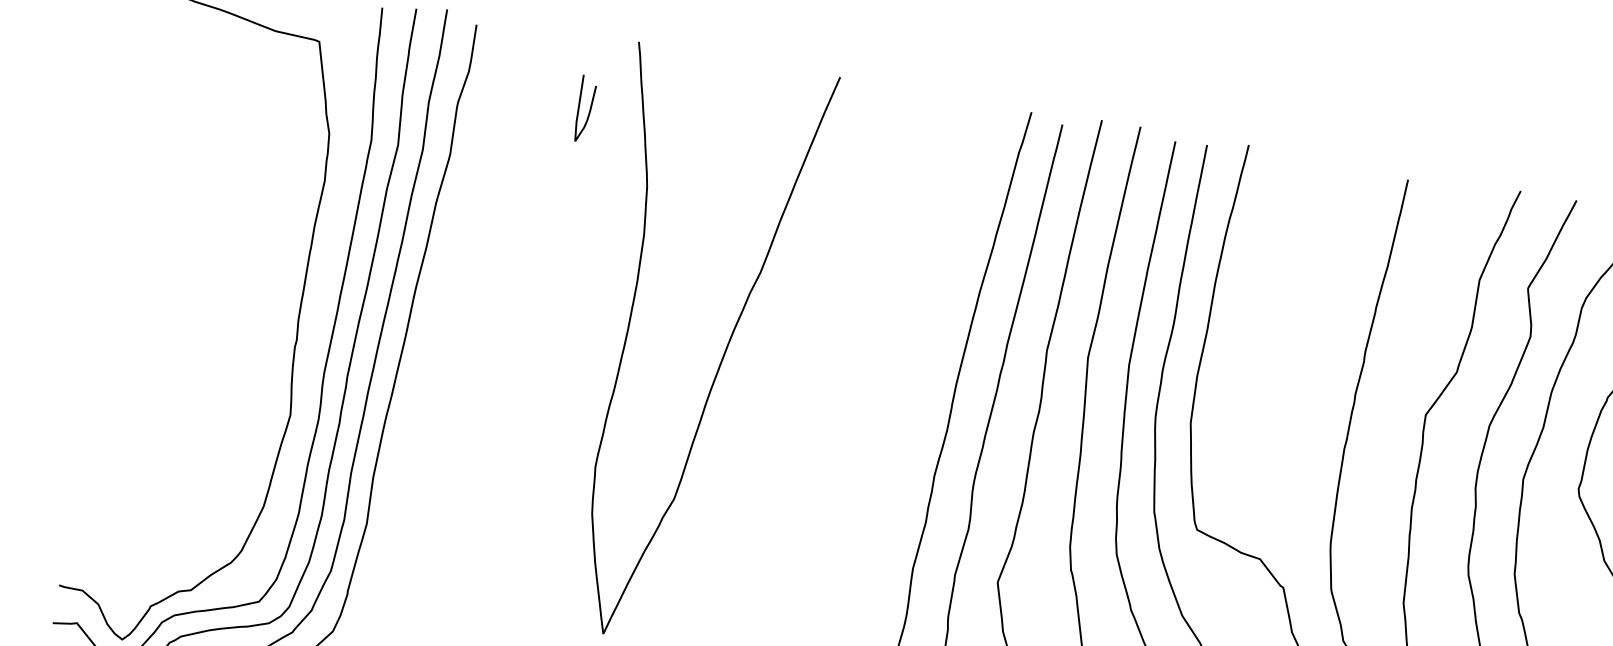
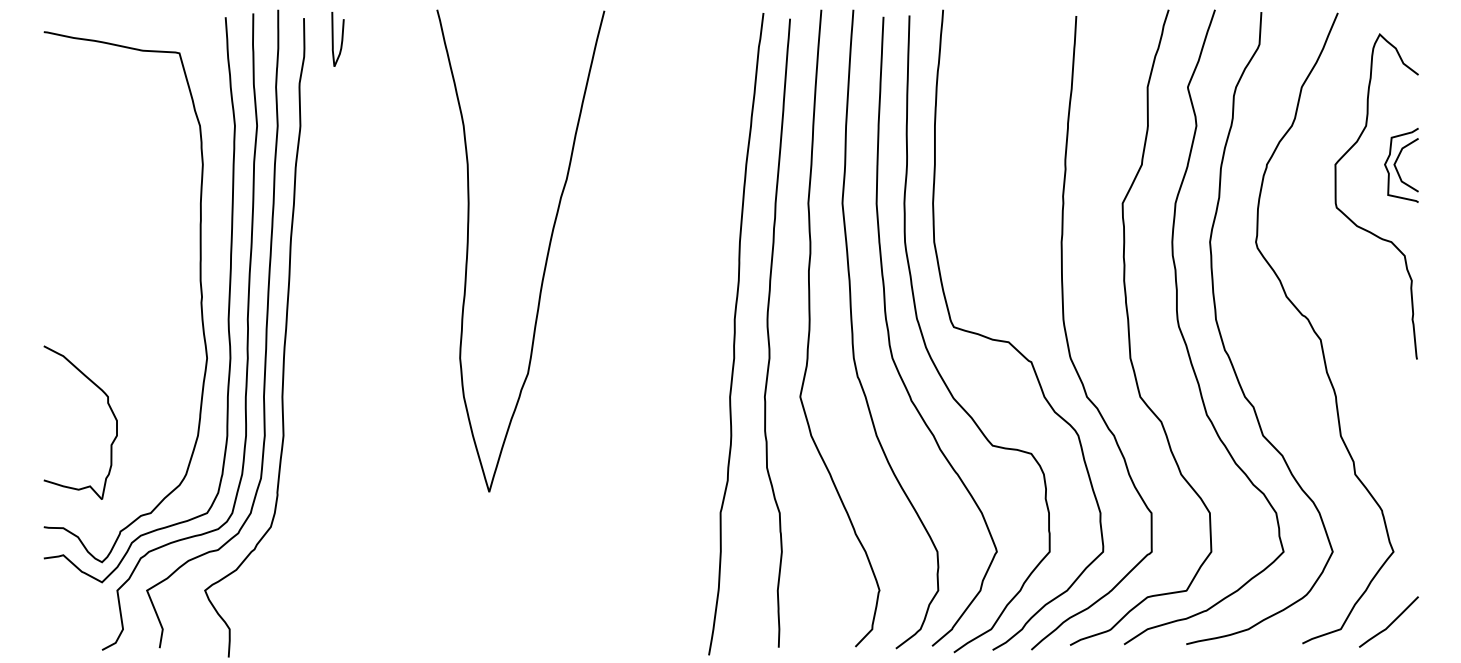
curve: (579, 108) -> (333, 39), moved
part: (162, 455) -> (109, 408), added

